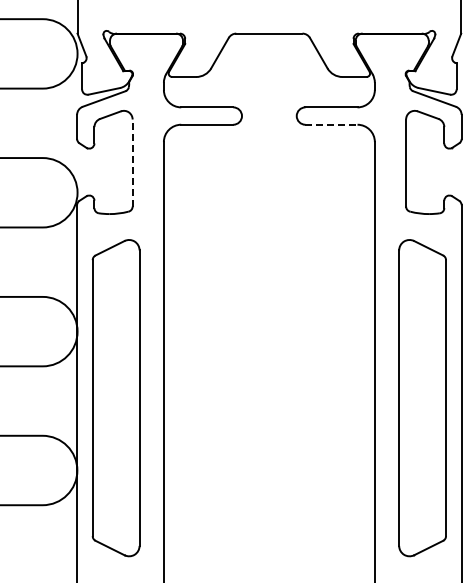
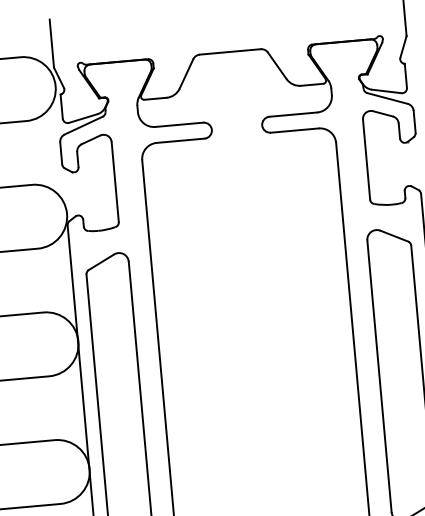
line: (331, 124) -> (294, 130), dashed -> solid
line: (132, 163) -> (115, 182), dashed -> solid

